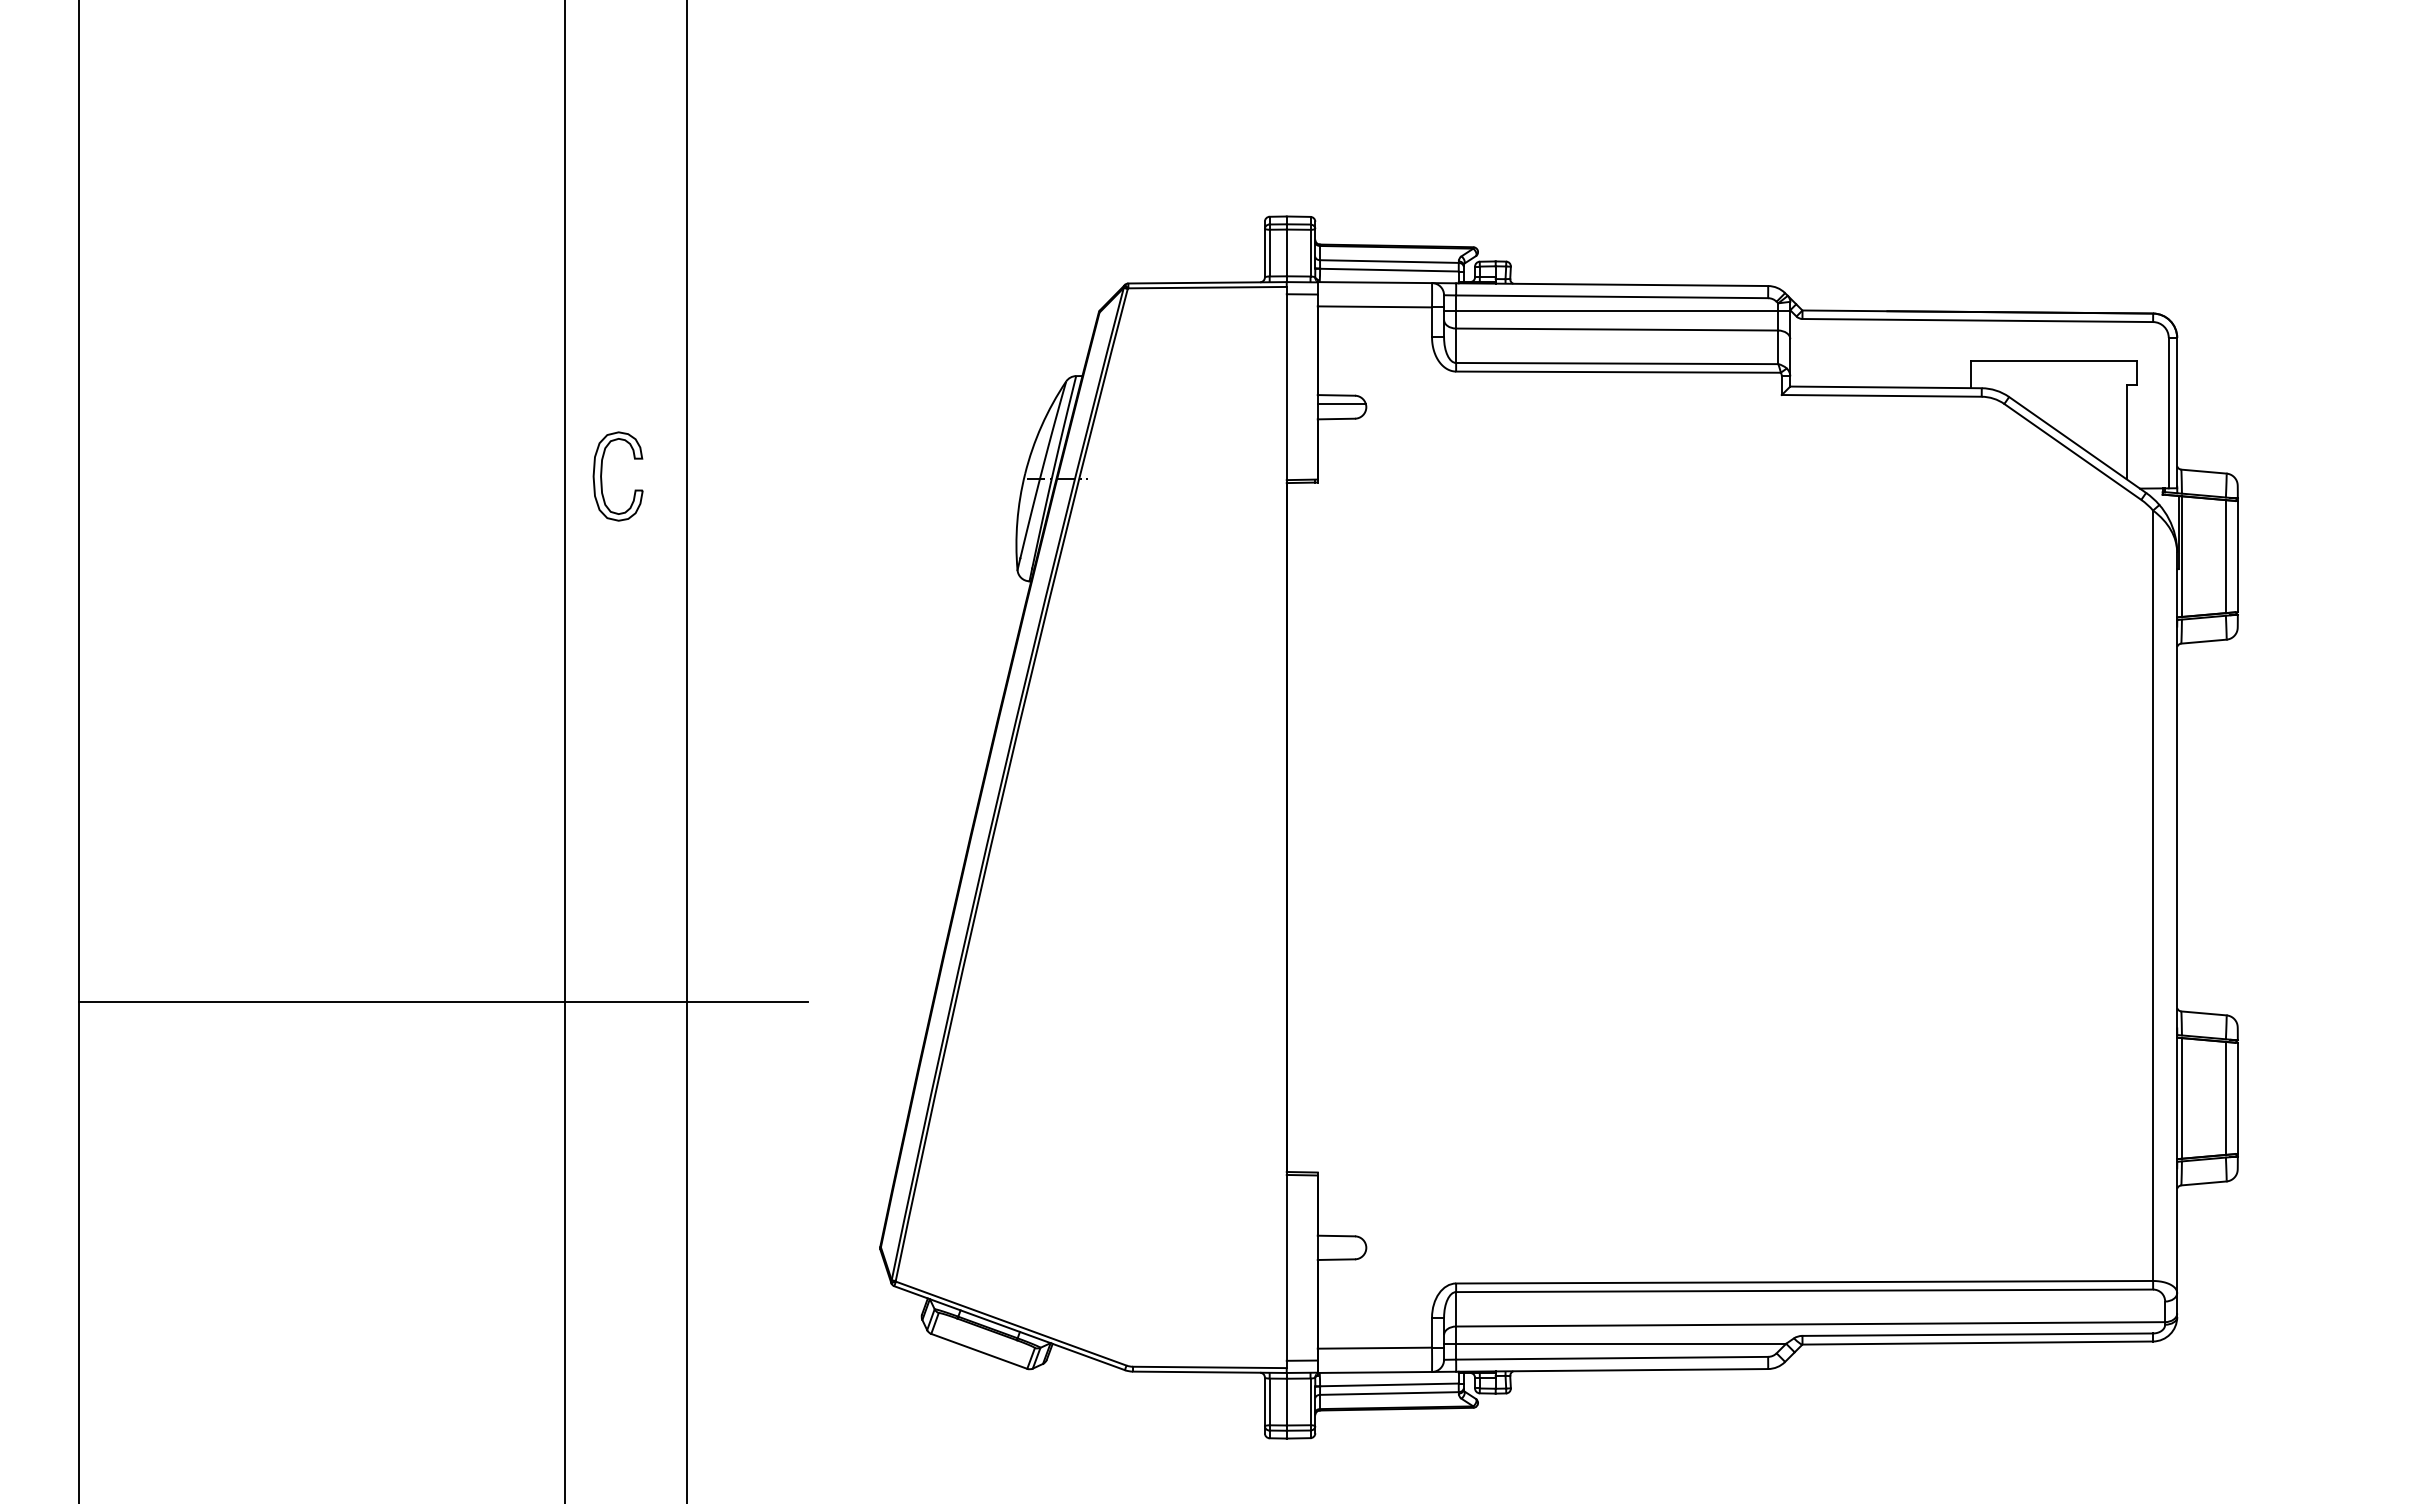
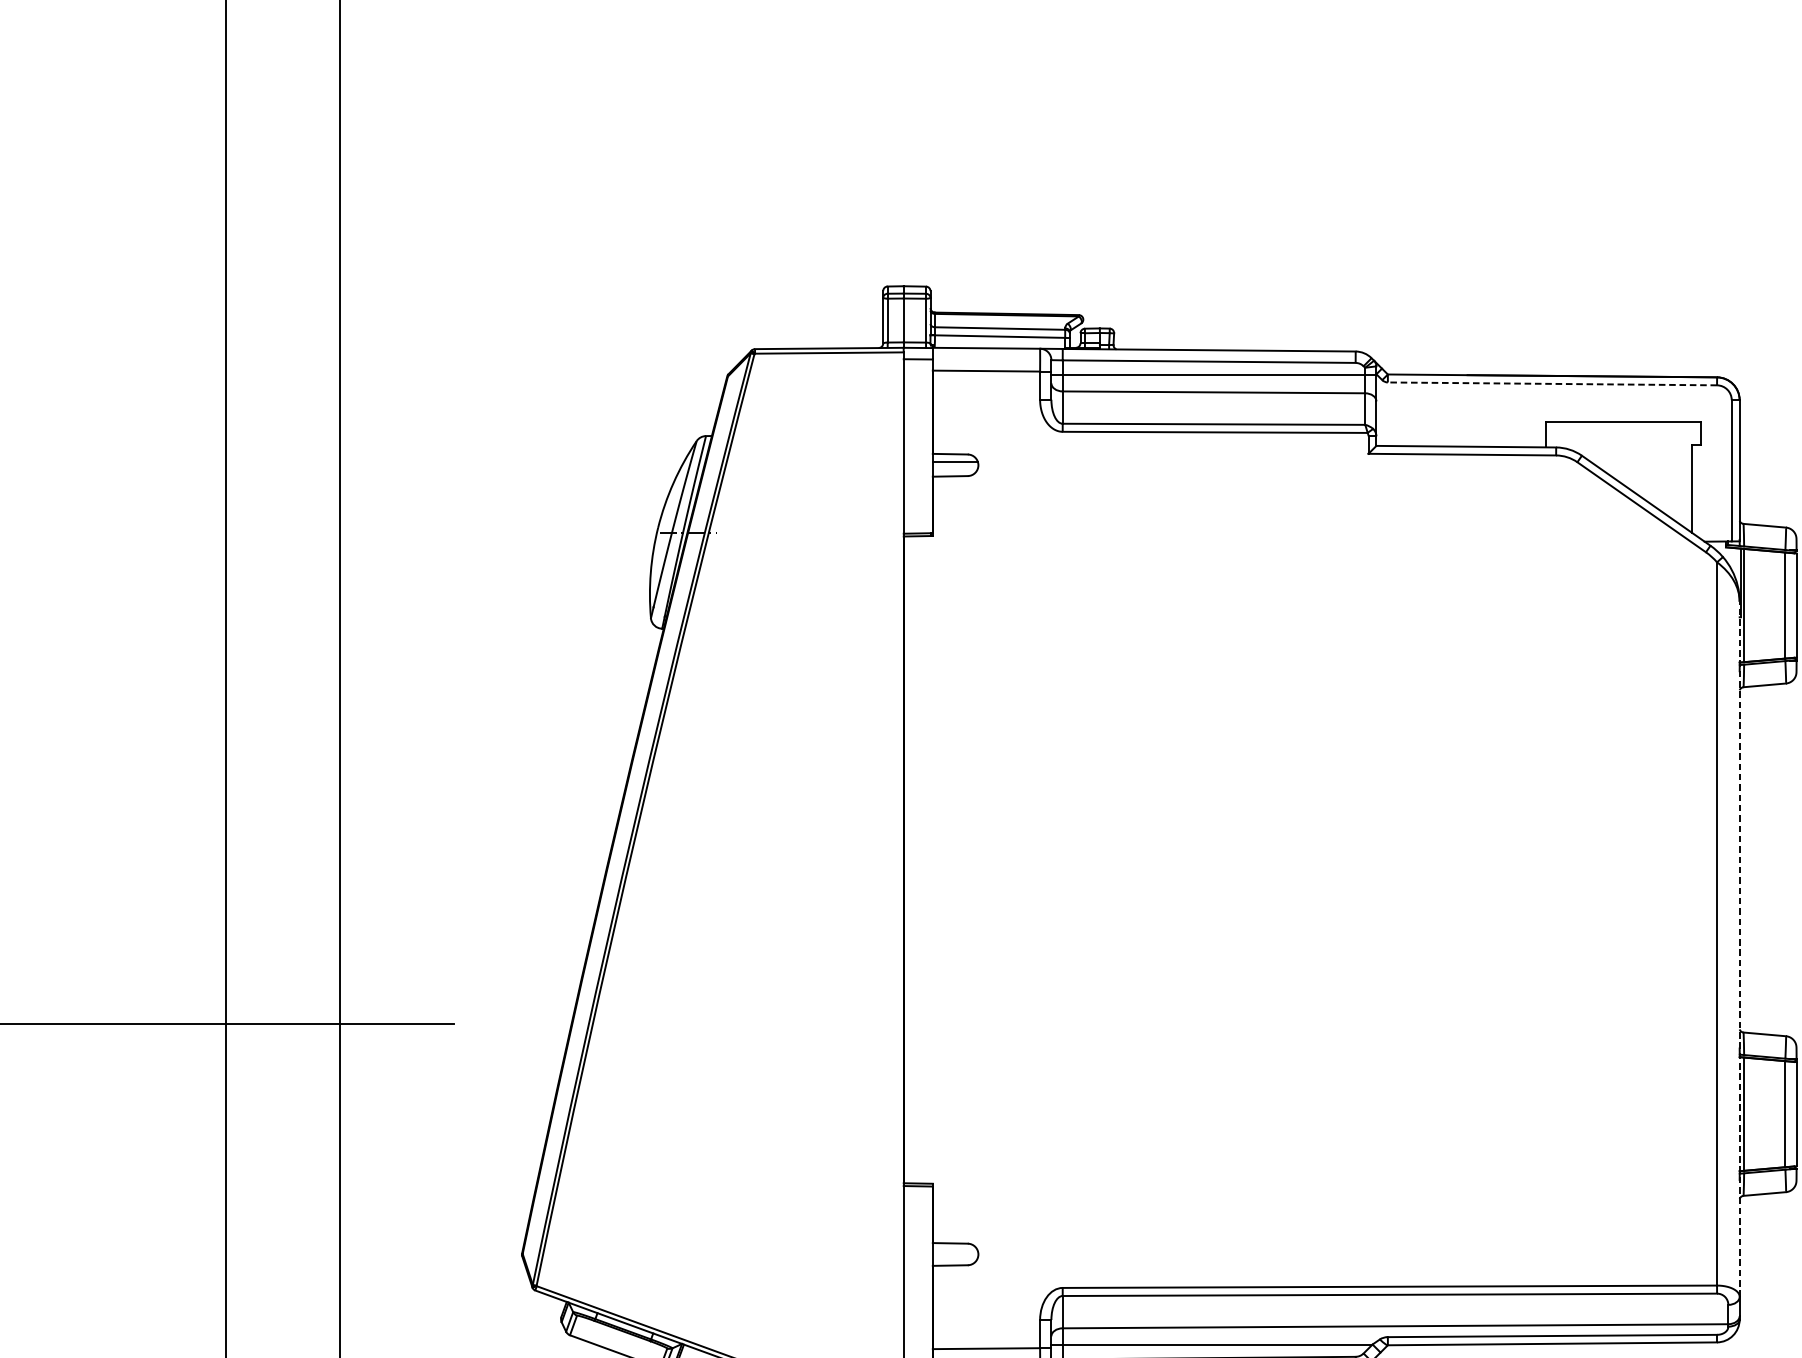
line: (1977, 320) -> (1552, 383), solid -> dashed
part: (602, 474) -> (261, 528), removed
line: (2177, 922) -> (1739, 949), solid -> dashed

